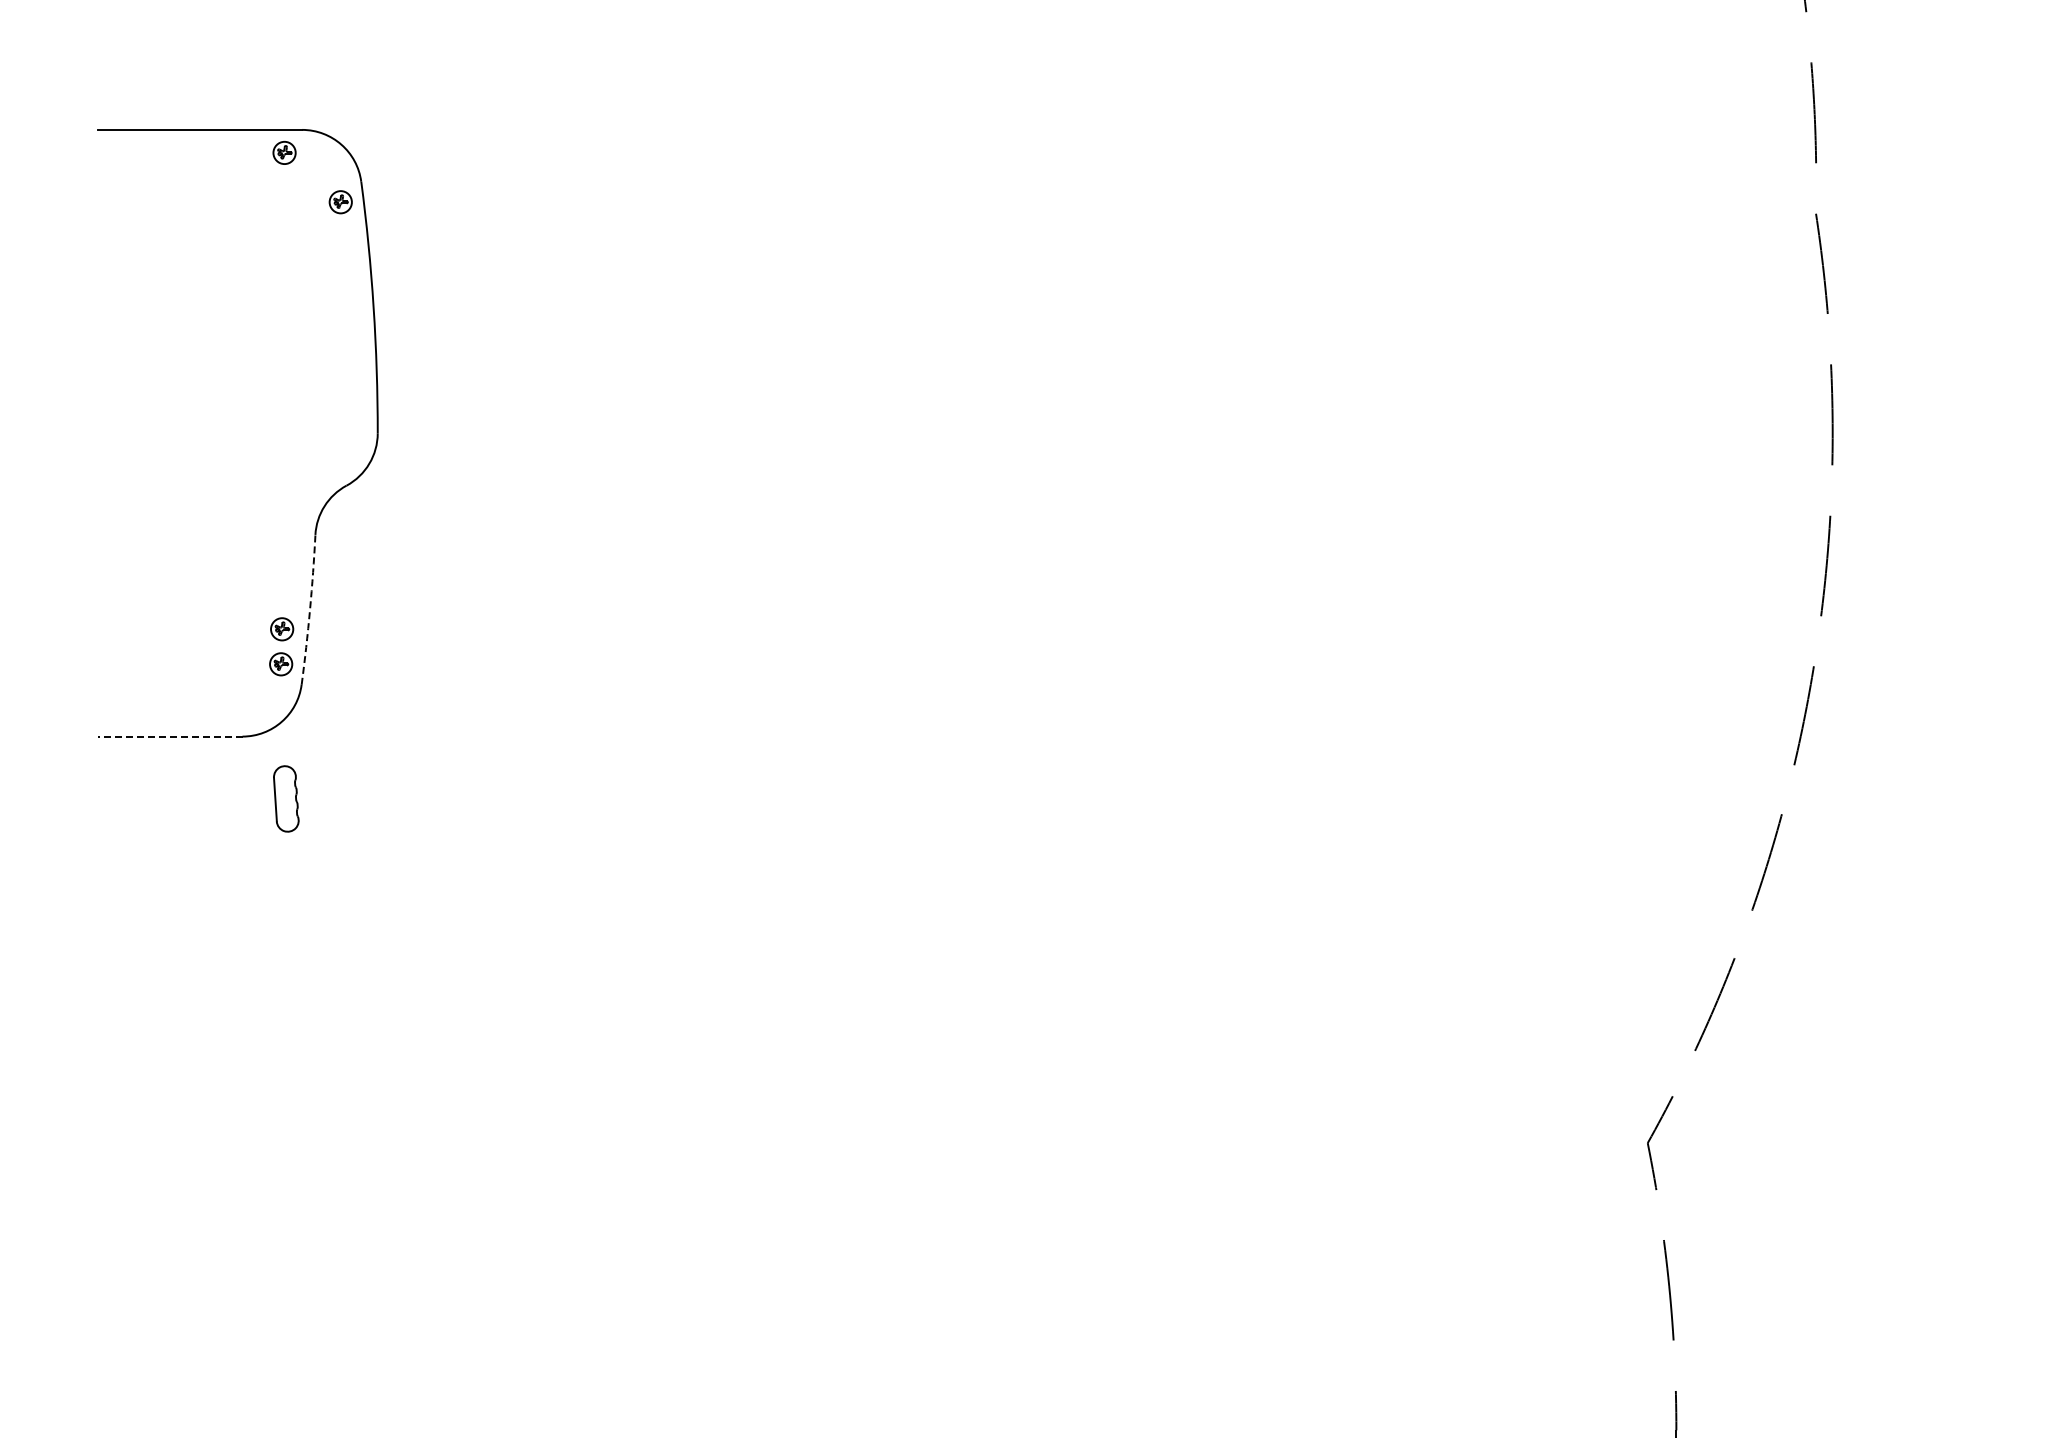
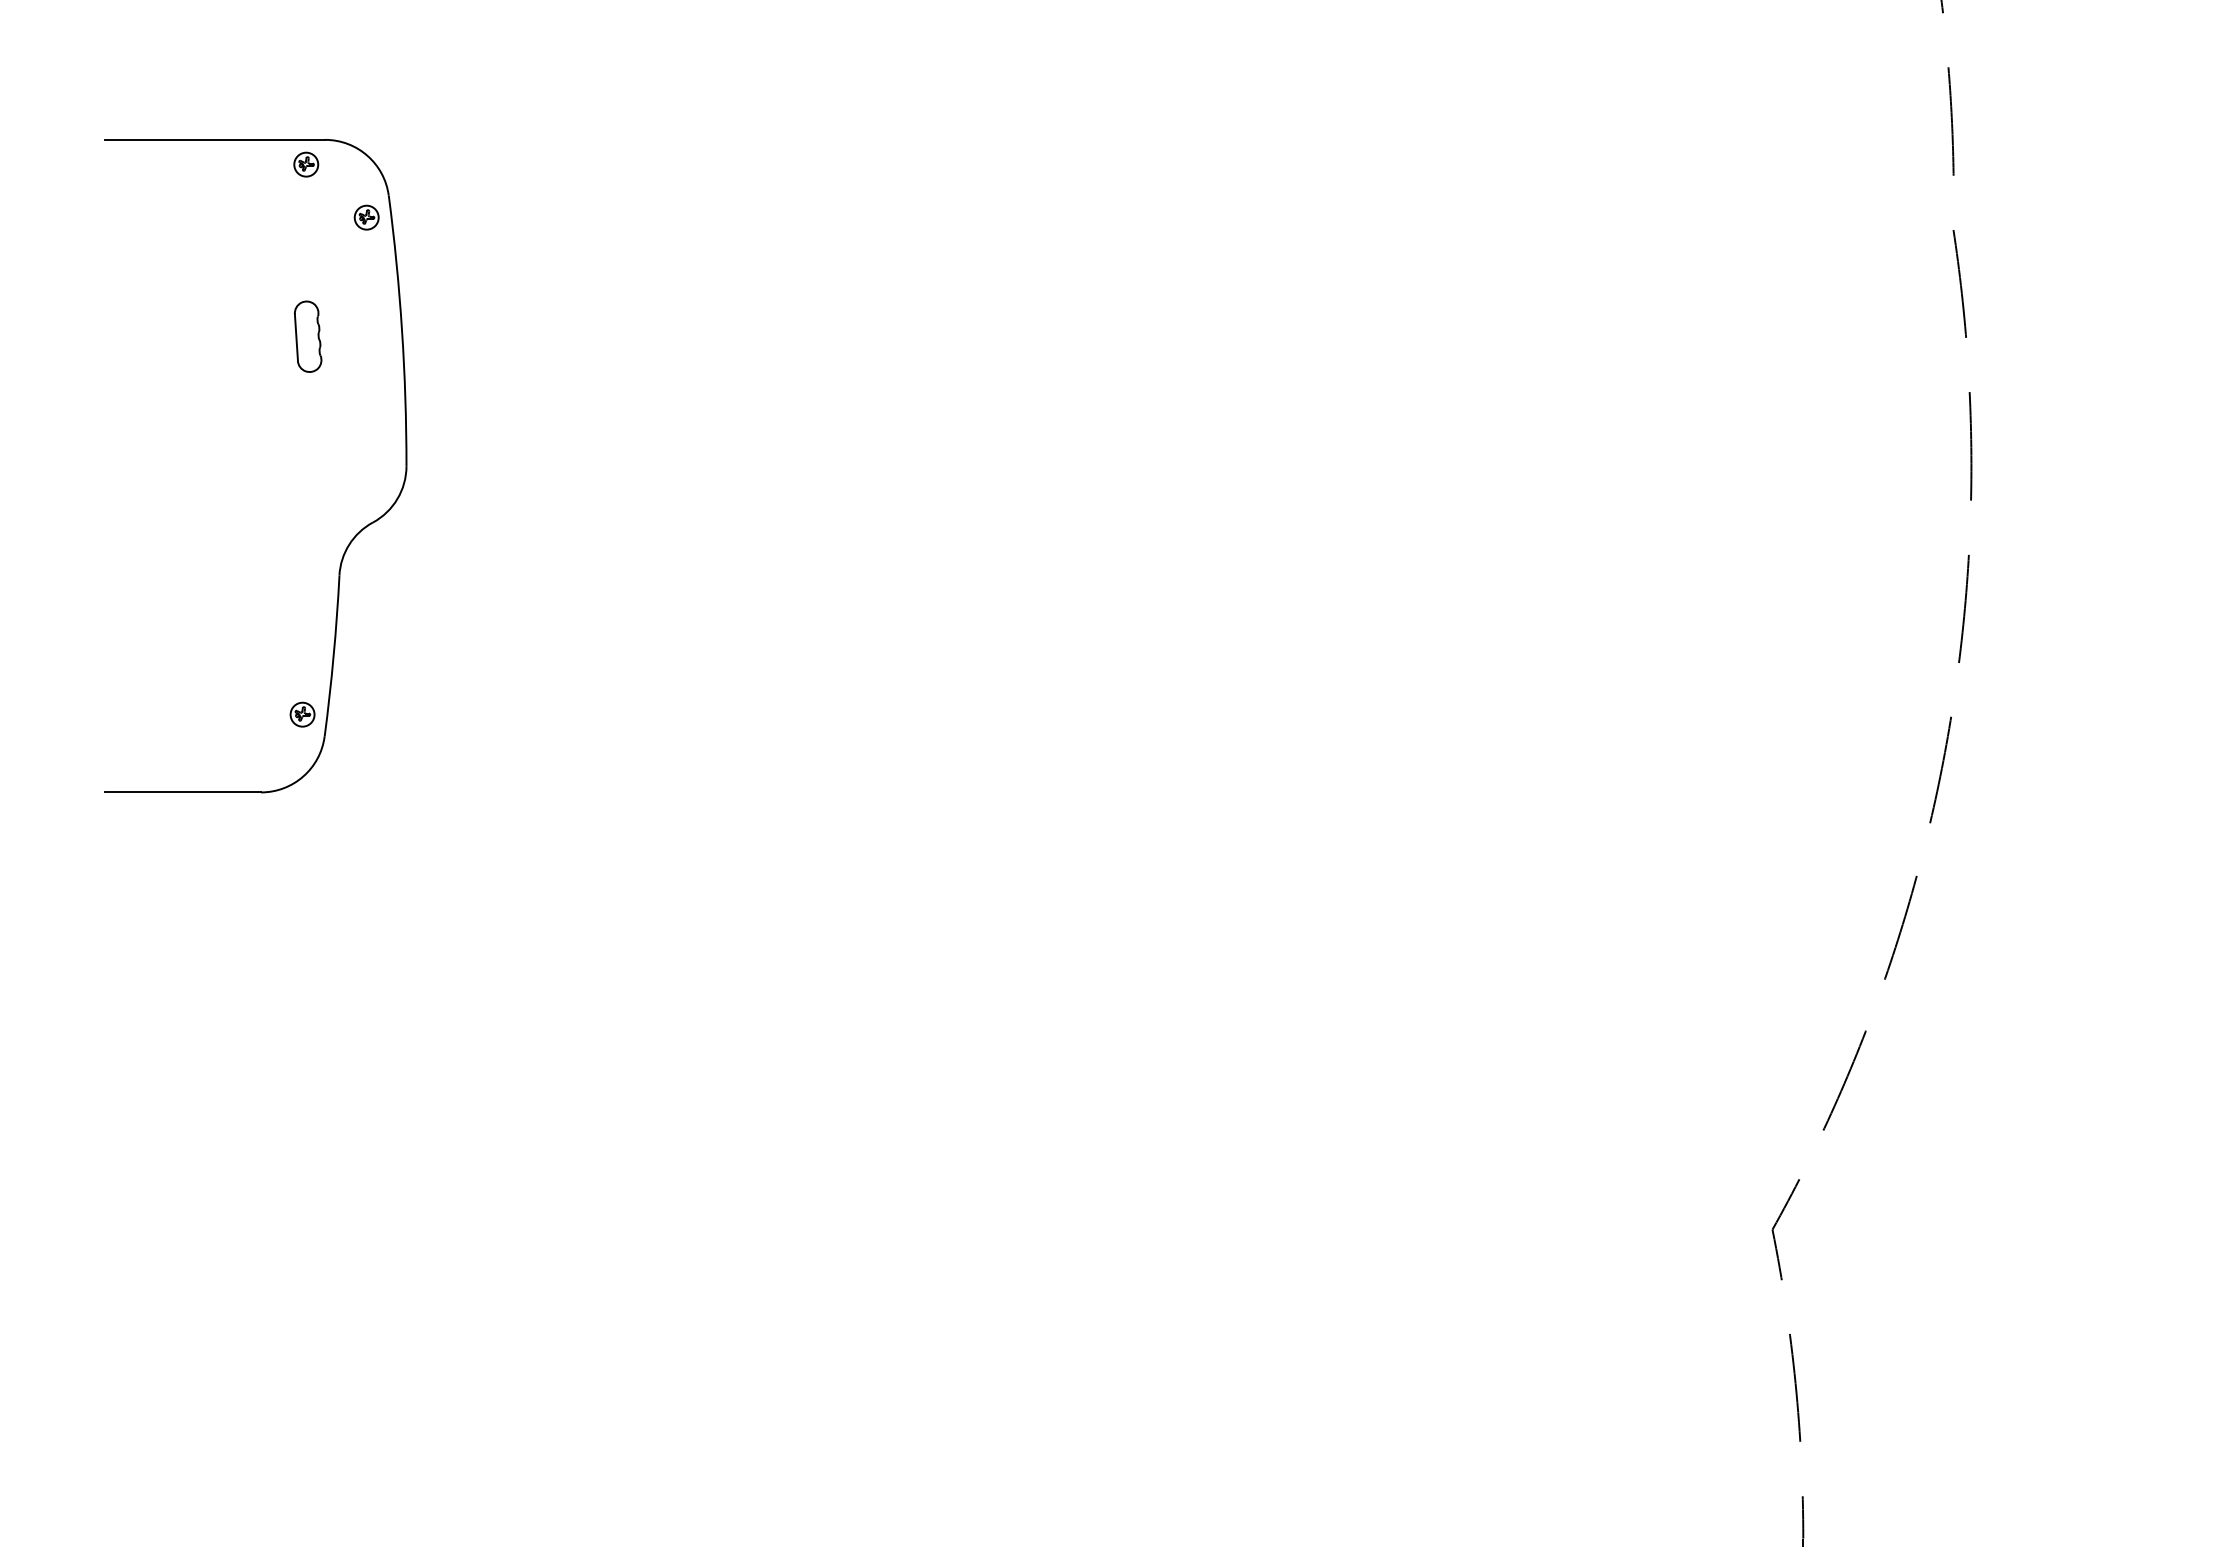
arc: (310, 610) -> (334, 656), dashed -> solid
part: (282, 629) -> (304, 677), removed
line: (169, 736) -> (182, 792), dashed -> solid
part: (286, 798) -> (308, 336), moved

